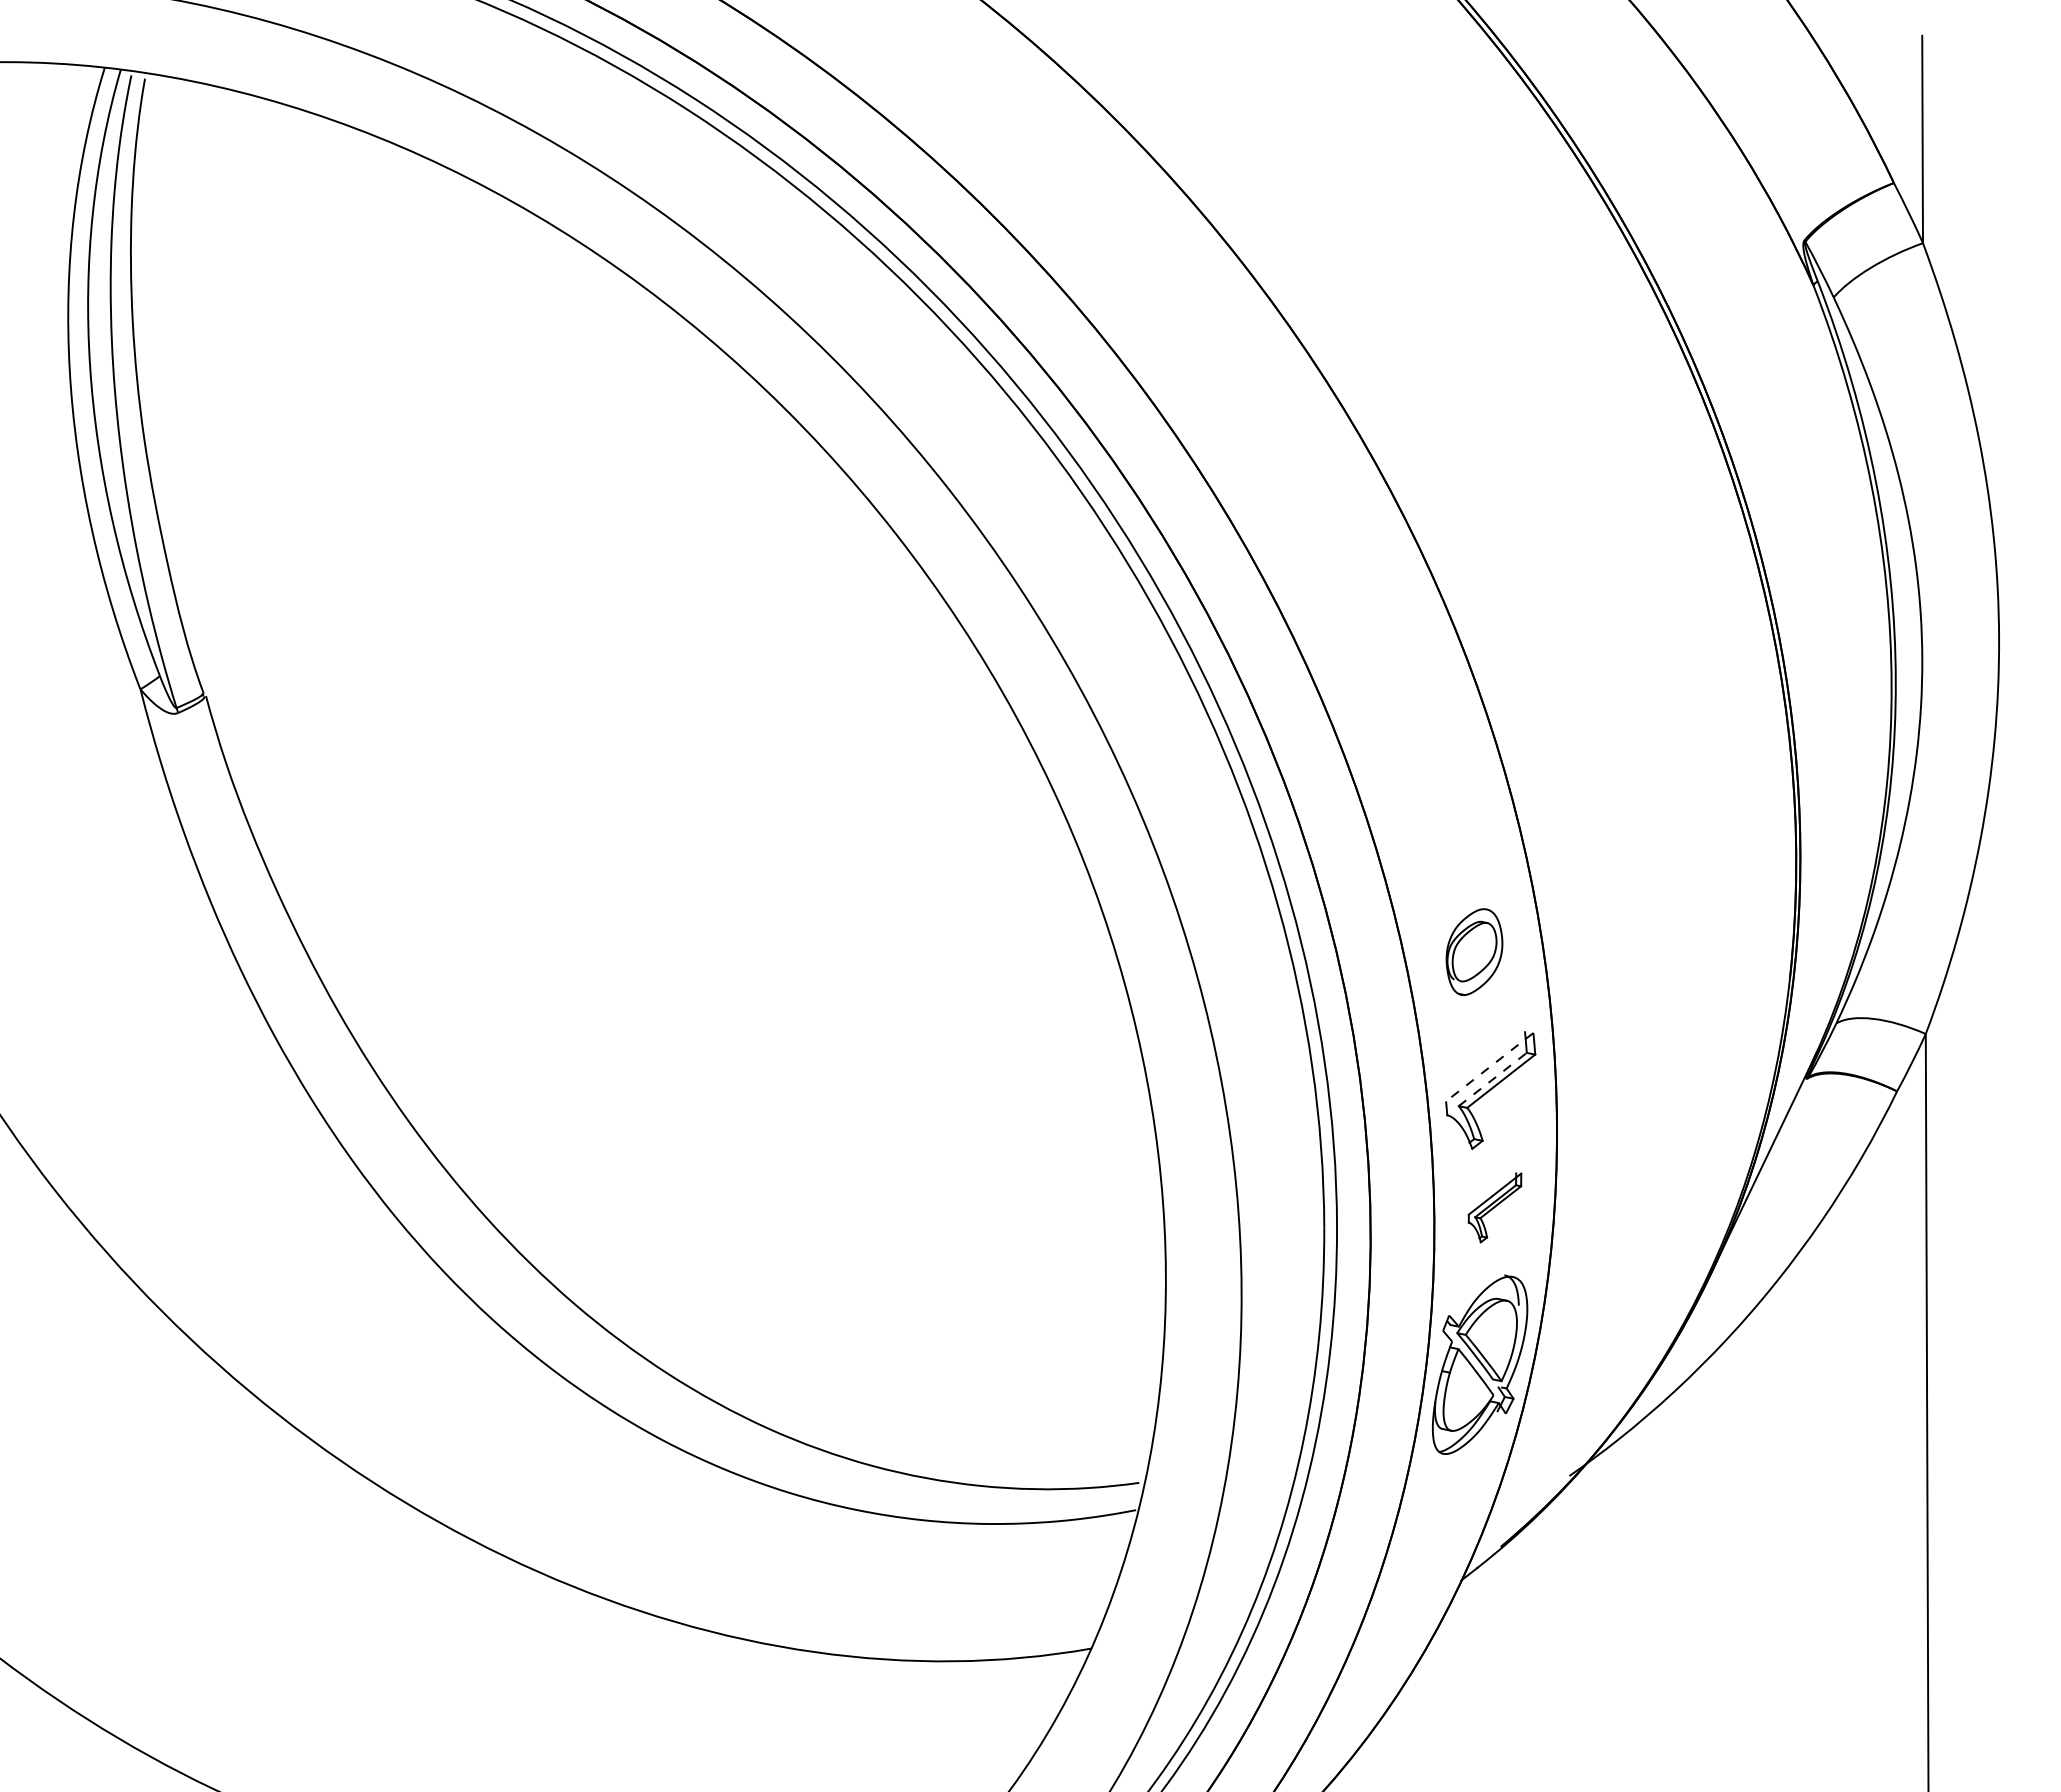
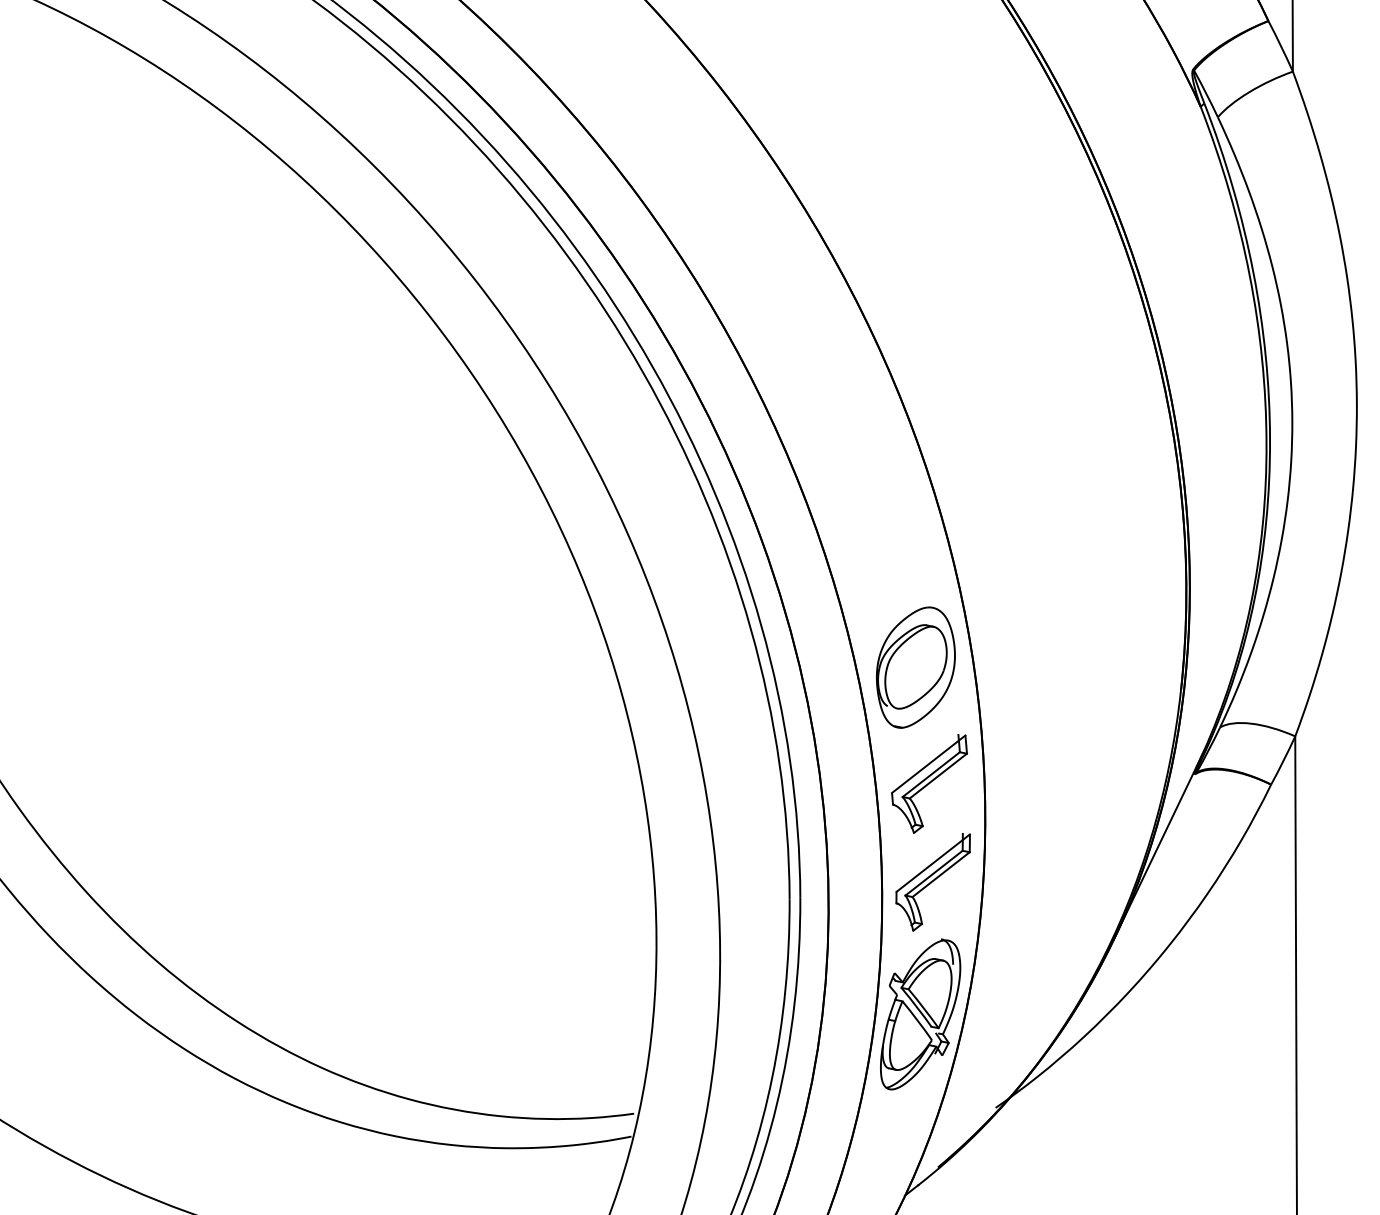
part: (1474, 951) -> (915, 667), size x1.67
line: (1489, 1067) -> (928, 764), dashed -> solid
line: (1493, 1079) -> (931, 774), dashed -> solid
part: (1494, 1207) -> (932, 882), size x1.67

